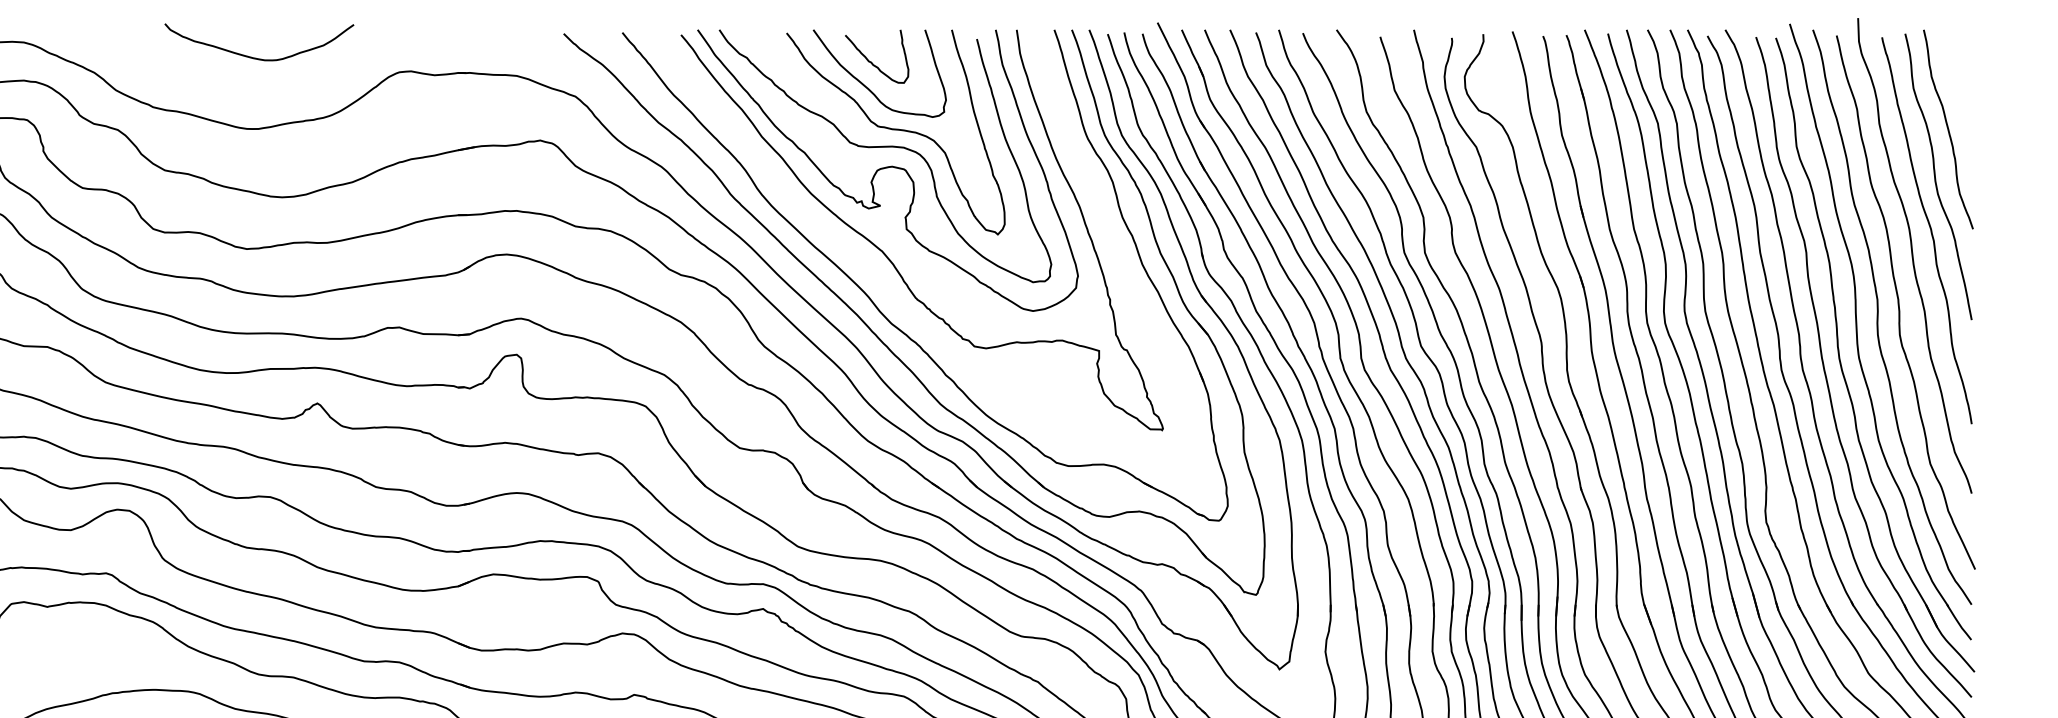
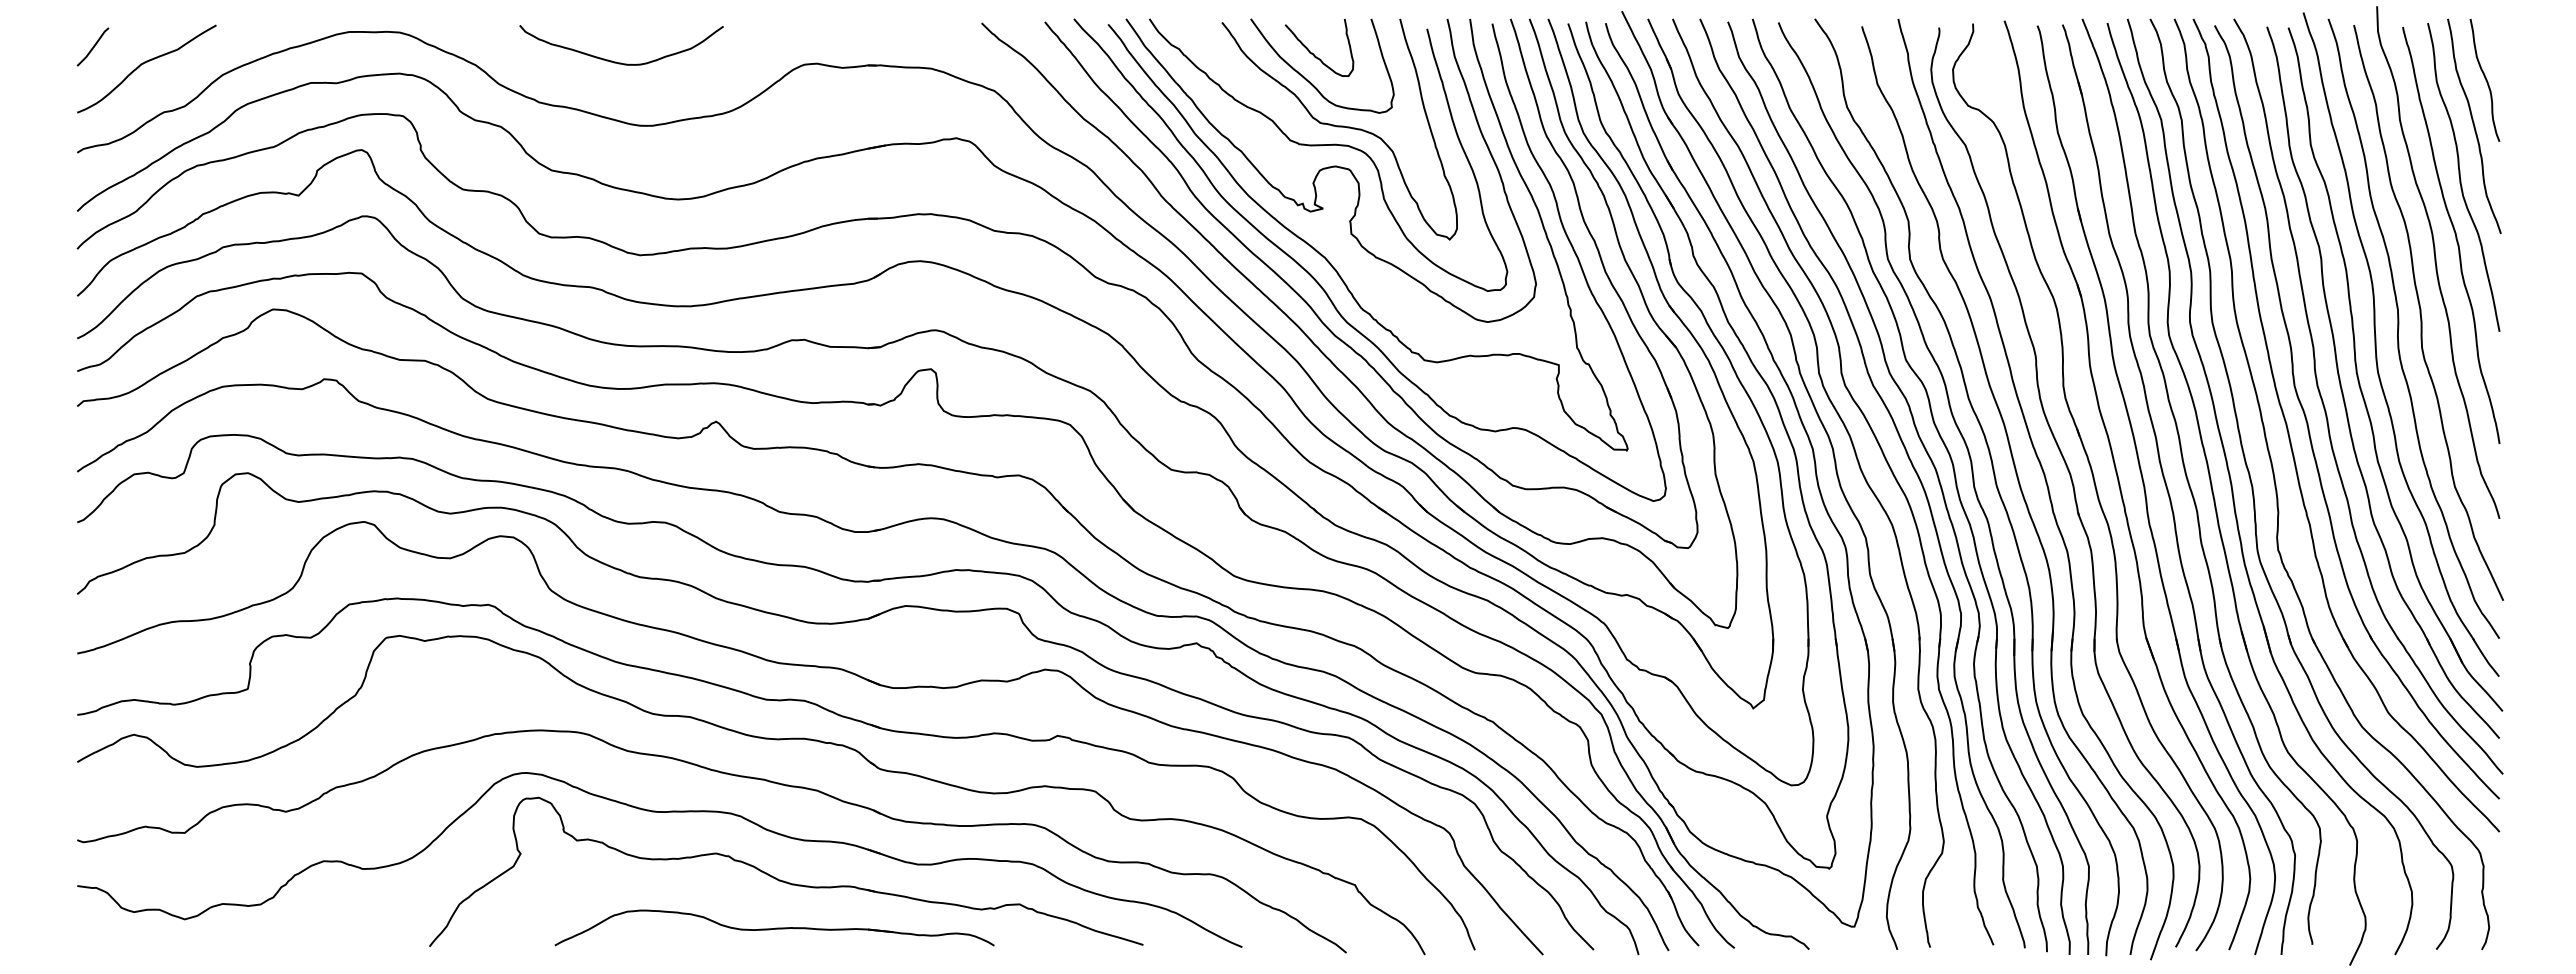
curve: (254, 57) -> (616, 61), moved
curve: (1957, 85) -> (2484, 78), added
curve: (883, 282) -> (1326, 291), added

